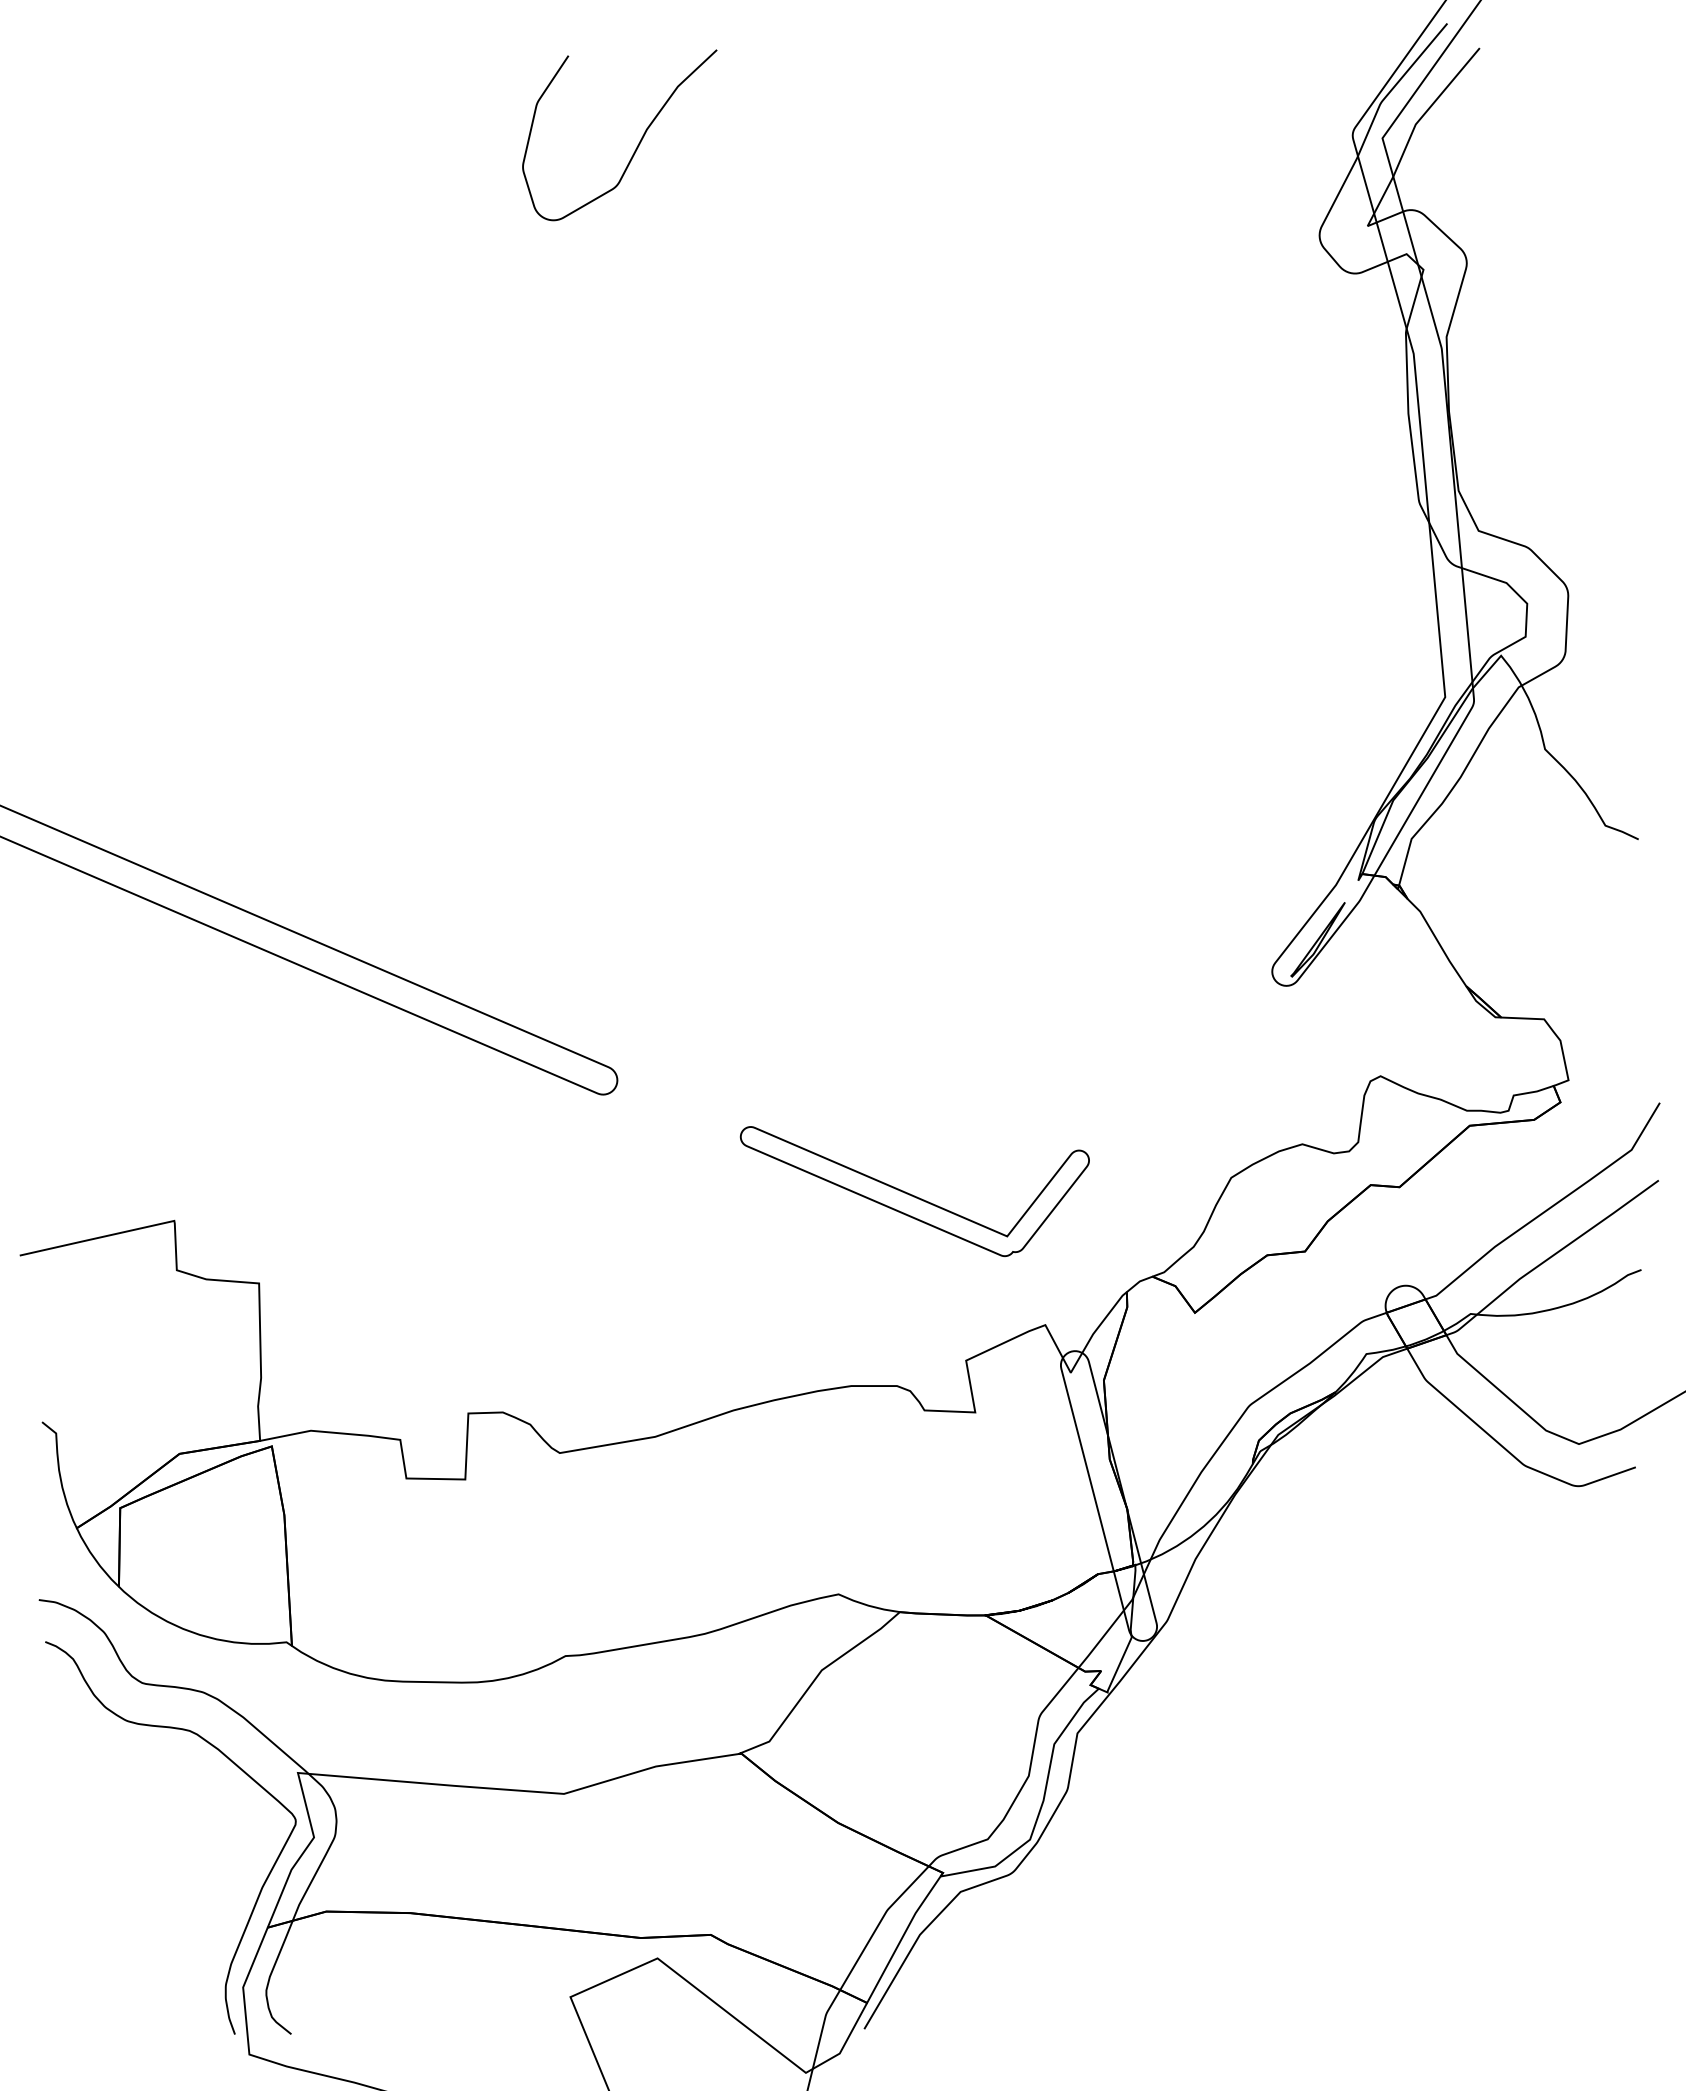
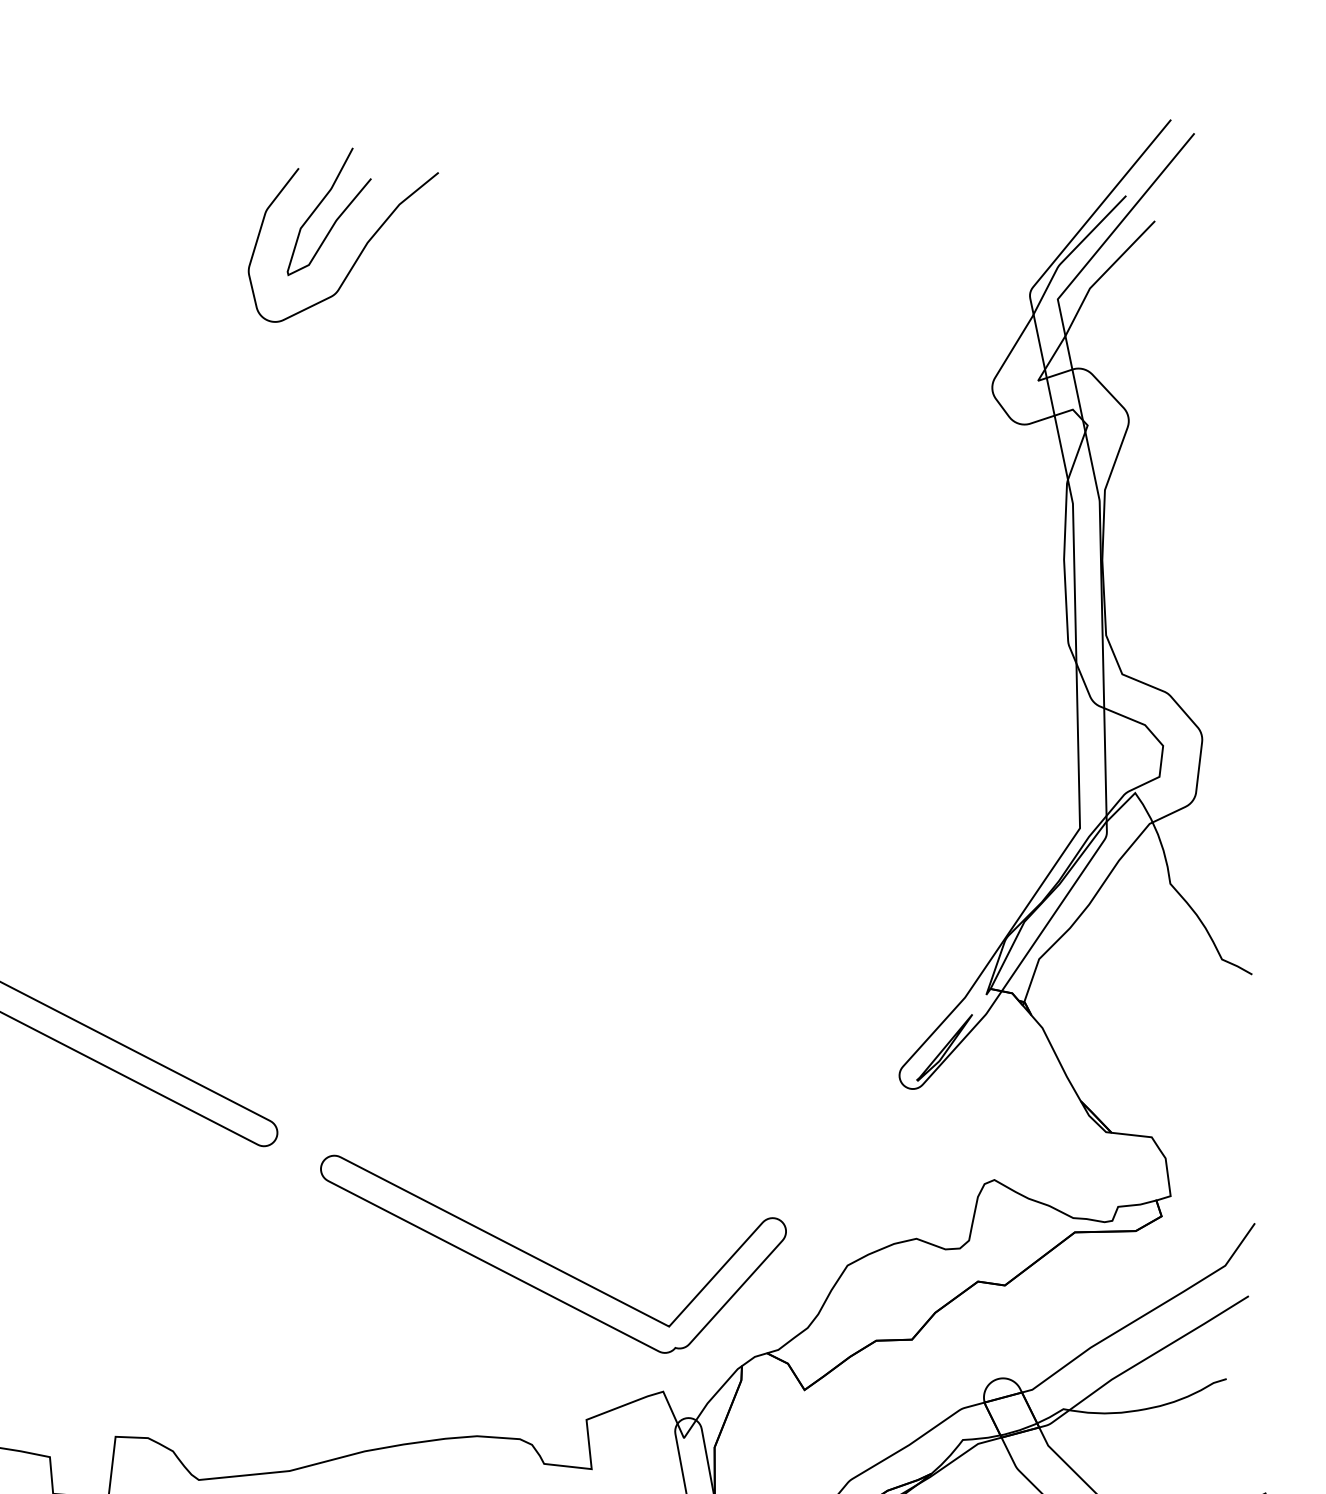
curve: (613, 104) -> (337, 217), added
part: (914, 1191) -> (549, 1257), size x1.43

